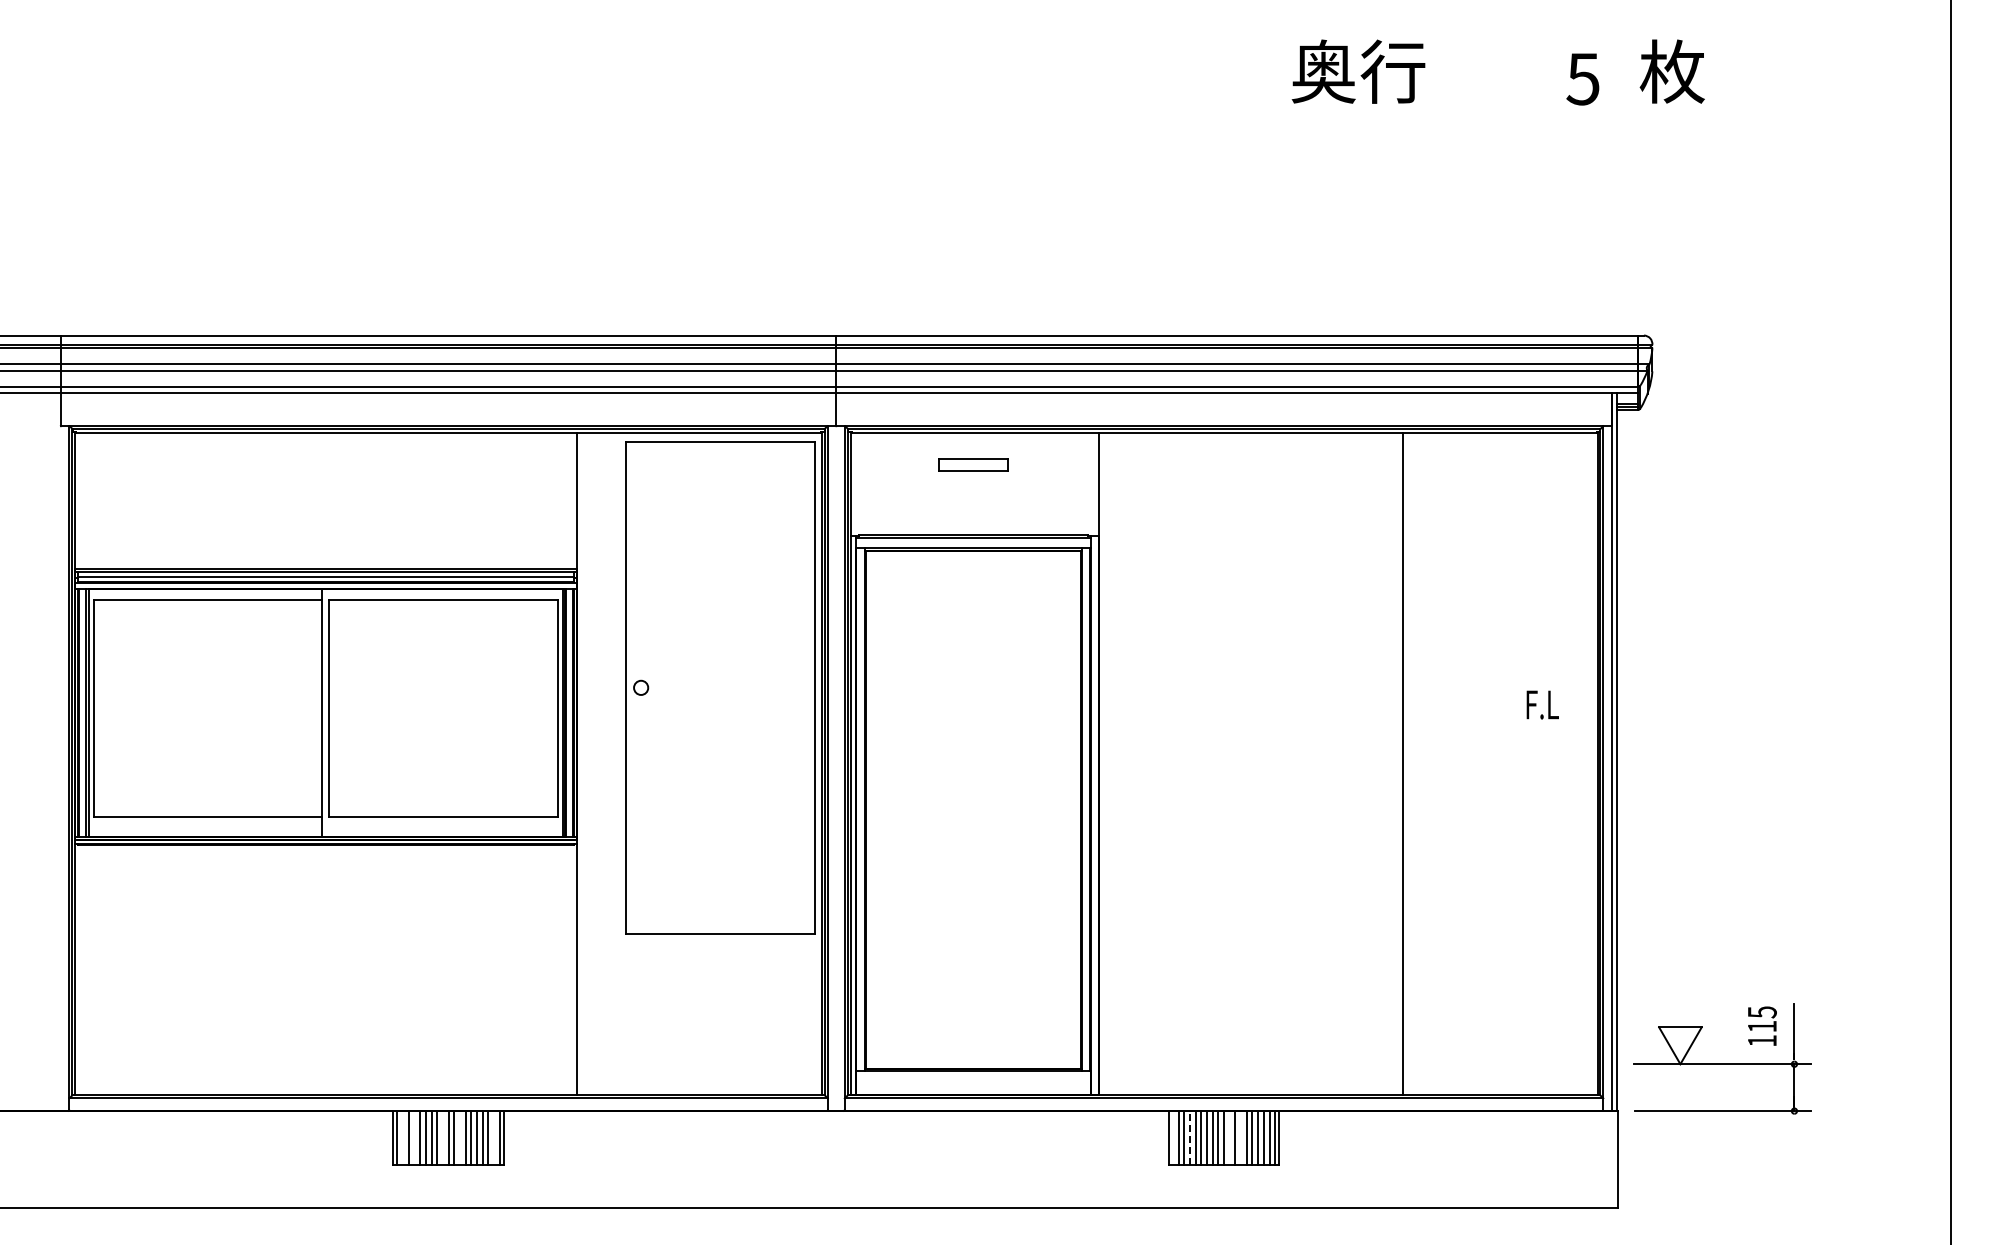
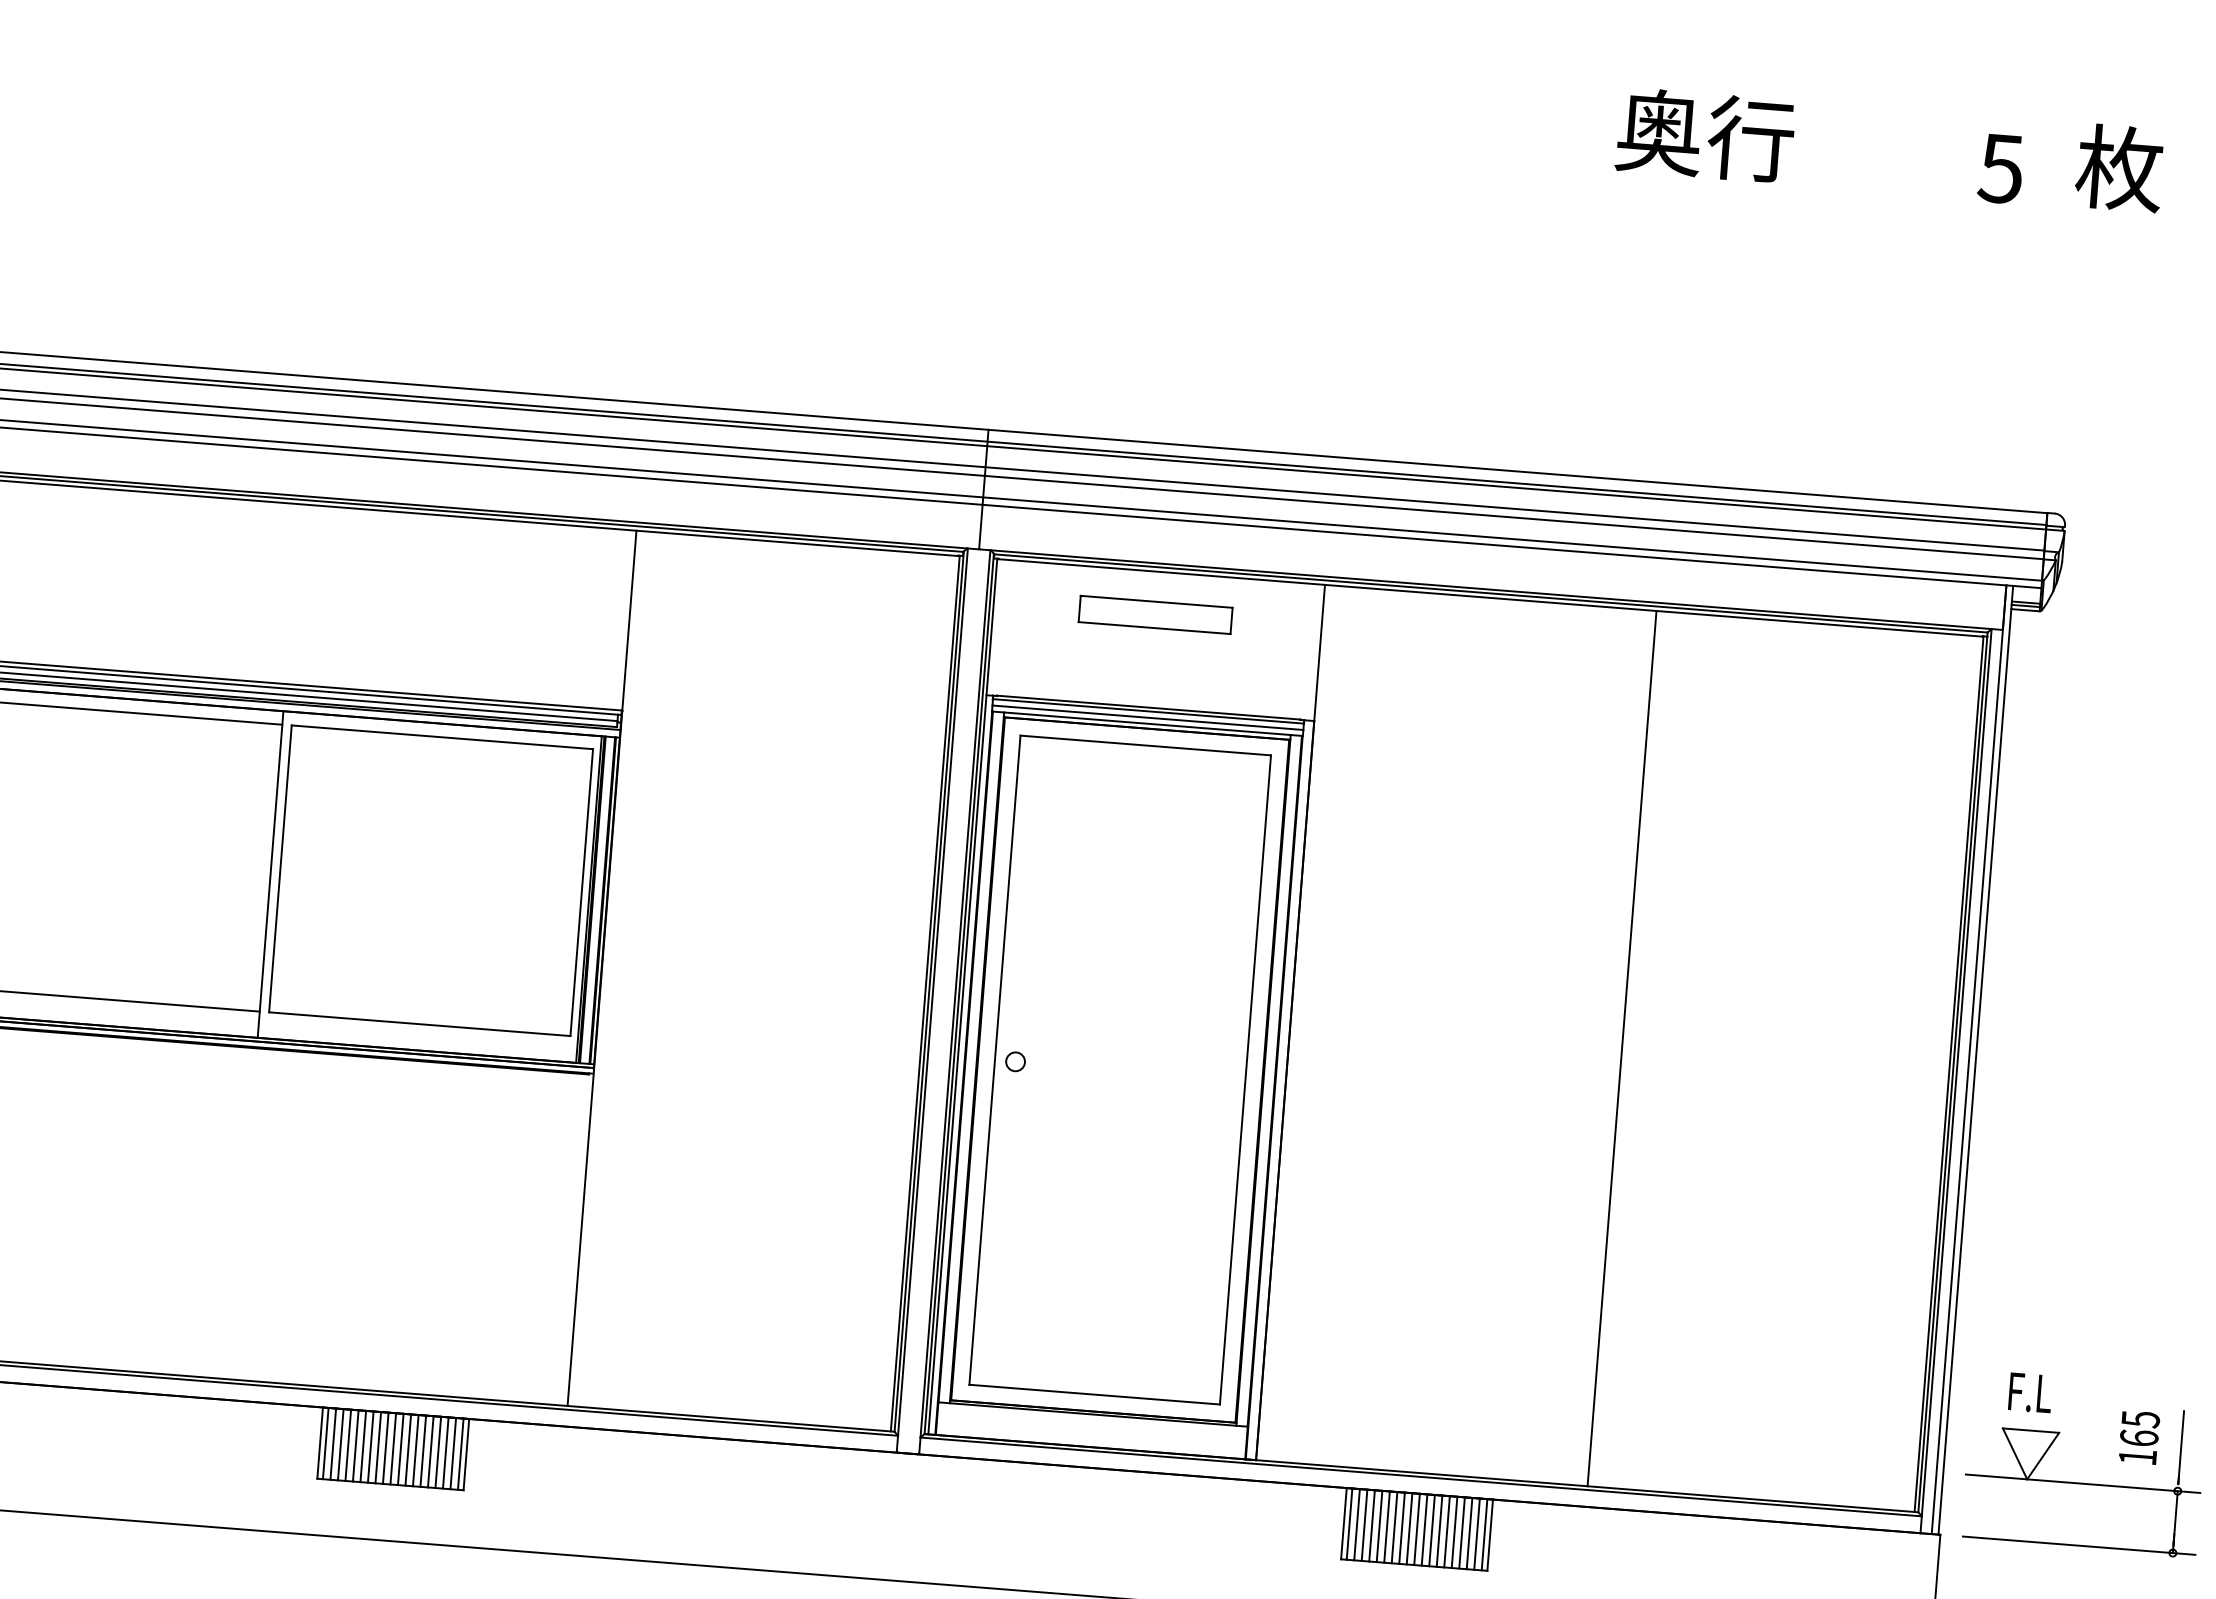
part: (973, 464) -> (1156, 614), size x1.67
line: (973, 543) -> (1148, 718), added
part: (720, 687) -> (1120, 1069), moved
text: (1542, 704) -> (2030, 1392), moved
line: (1402, 763) -> (1621, 1047), moved
text: (1761, 1026) -> (2138, 1437), 115 -> 165
line: (403, 1138) -> (333, 1444), added
line: (414, 1138) -> (348, 1445), added
line: (442, 1138) -> (385, 1448), added
line: (459, 1138) -> (407, 1450), added
line: (494, 1138) -> (453, 1454), added
line: (1172, 1138) -> (1348, 1524), added
line: (1189, 1138) -> (1371, 1526), dashed -> solid
line: (1229, 1138) -> (1424, 1530), added
line: (1241, 1138) -> (1440, 1531), added

